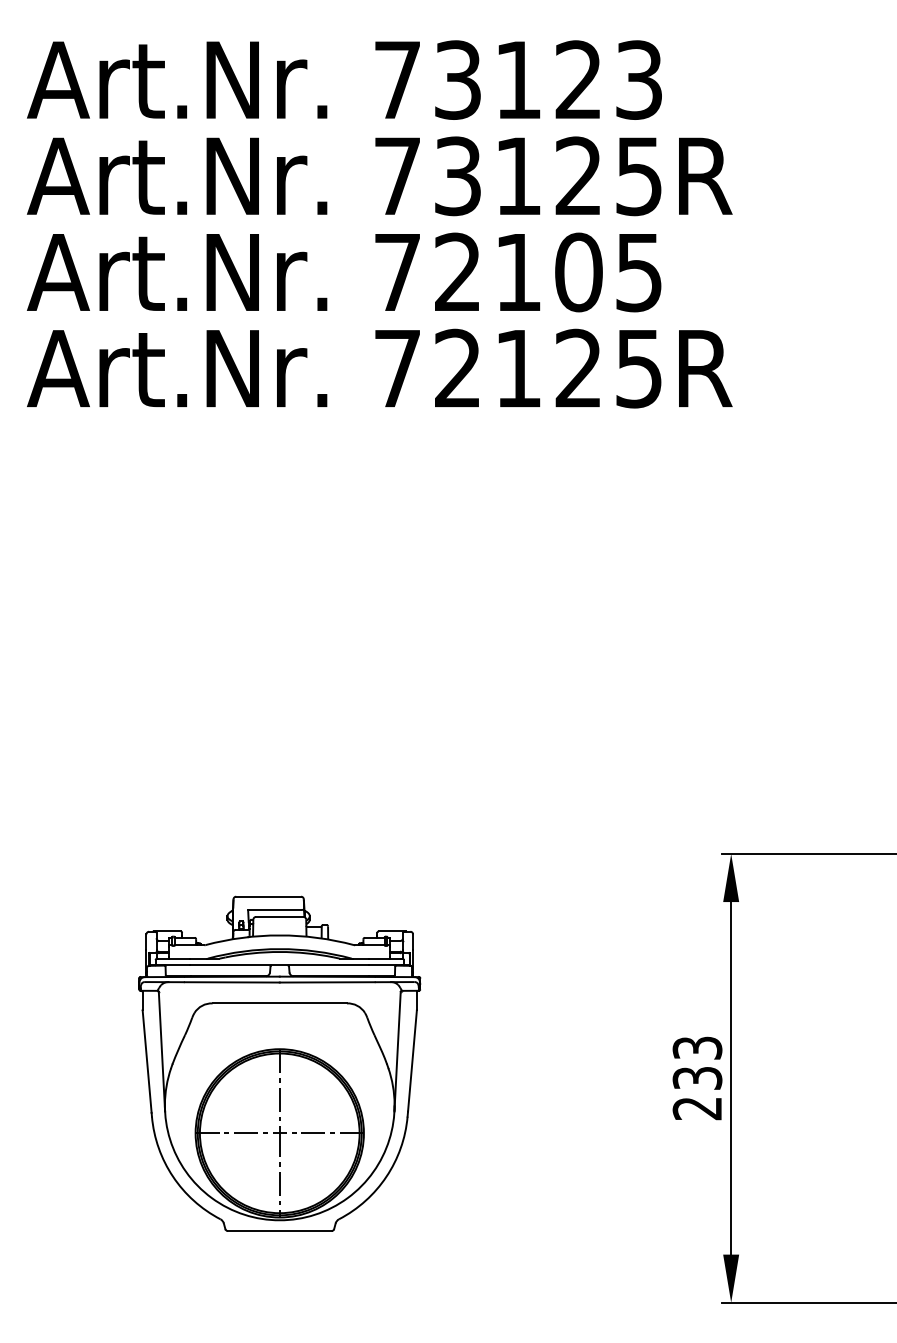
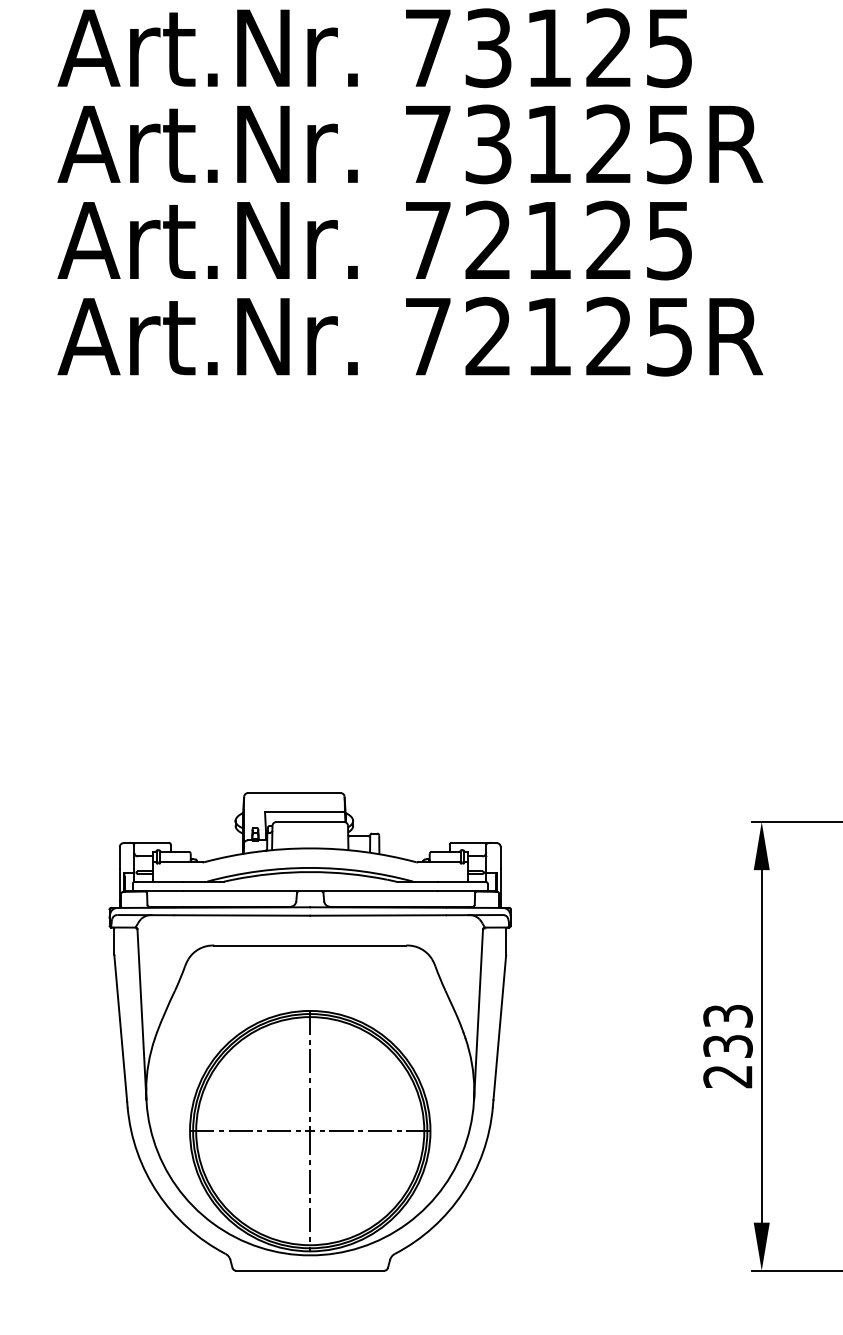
text: (638, 79) -> (669, 47), 73123 -> 73125
text: (578, 272) -> (609, 240), 72105 -> 72125
part: (279, 1063) -> (310, 1031), size x1.43

